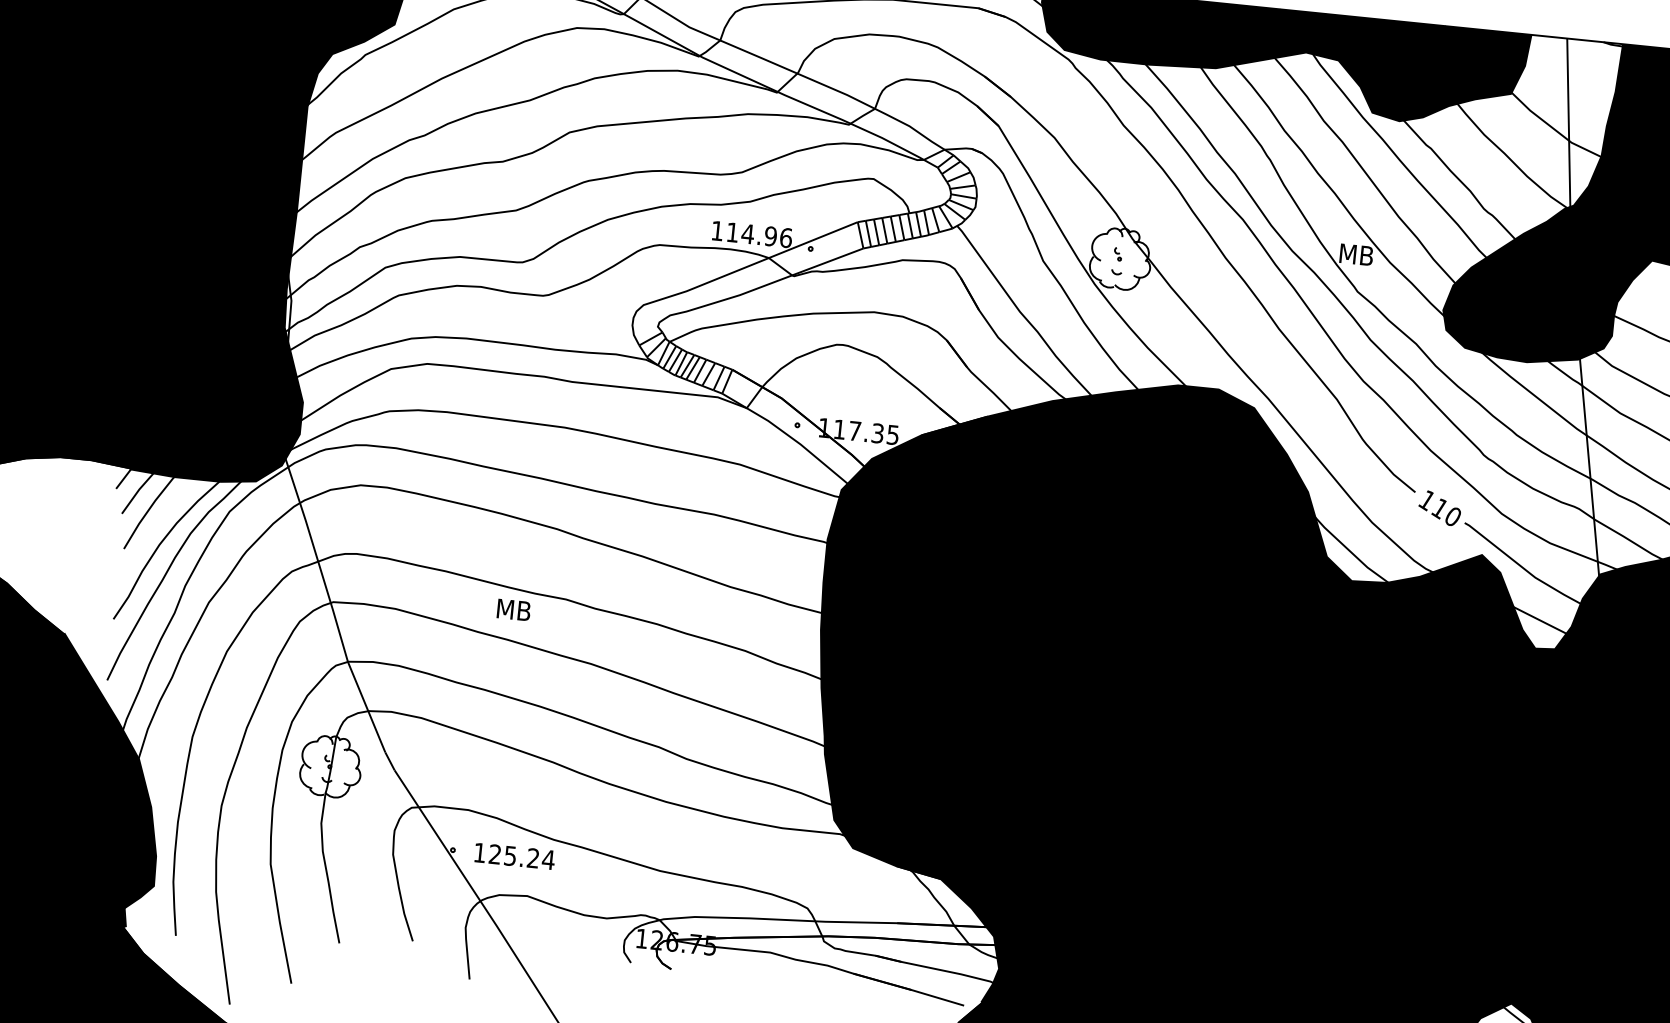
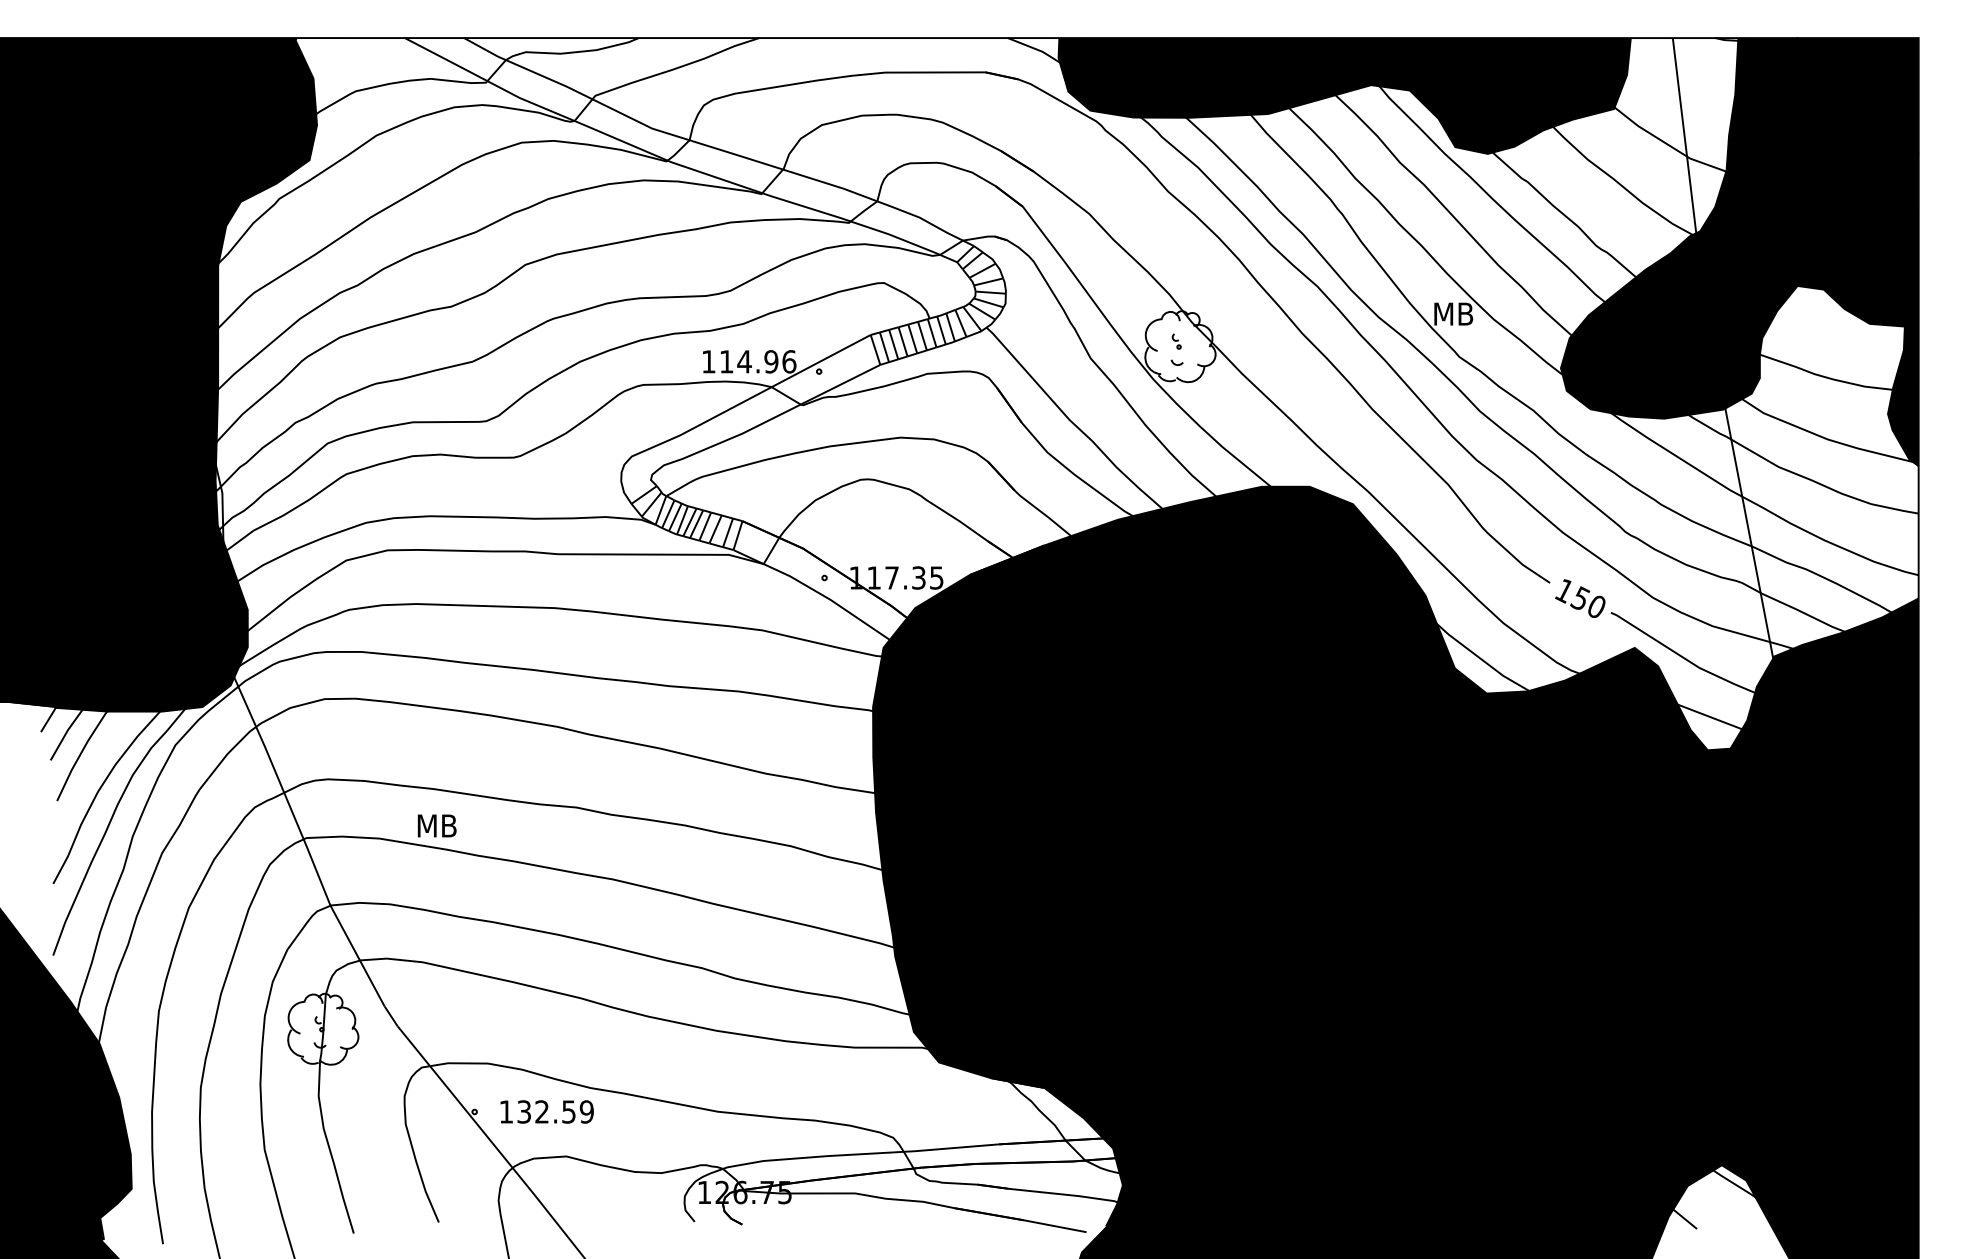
text: (1440, 508) -> (1580, 598), 110 -> 150
text: (513, 609) -> (436, 825), moved
text: (521, 856) -> (555, 1111), 125.24 -> 132.59

